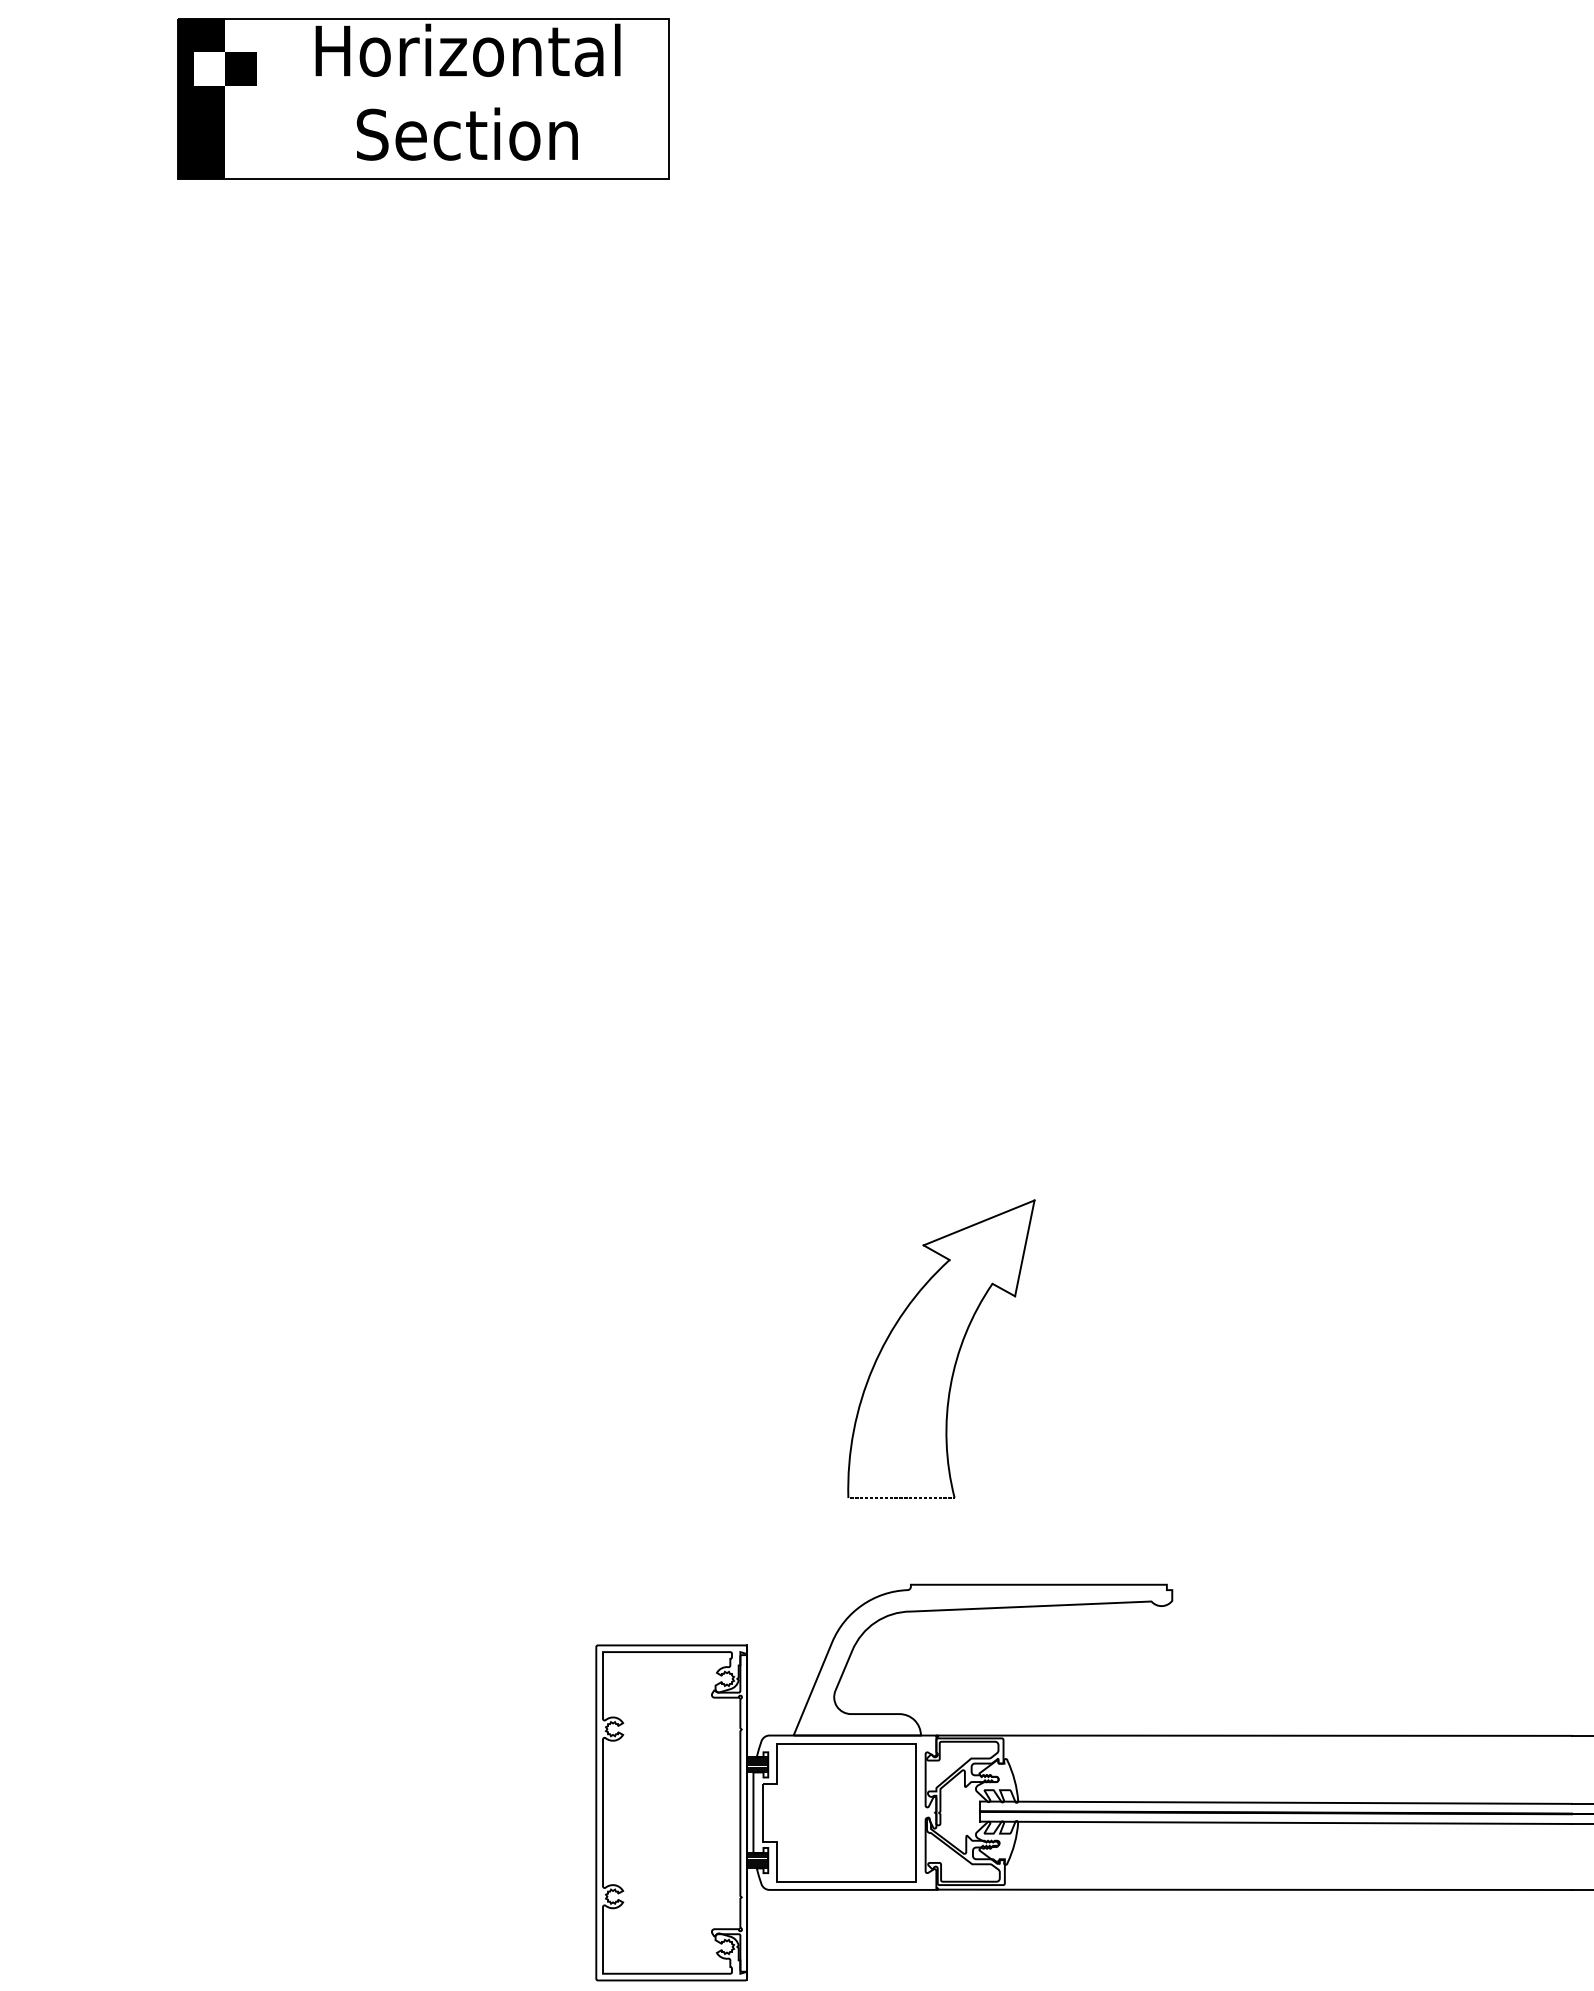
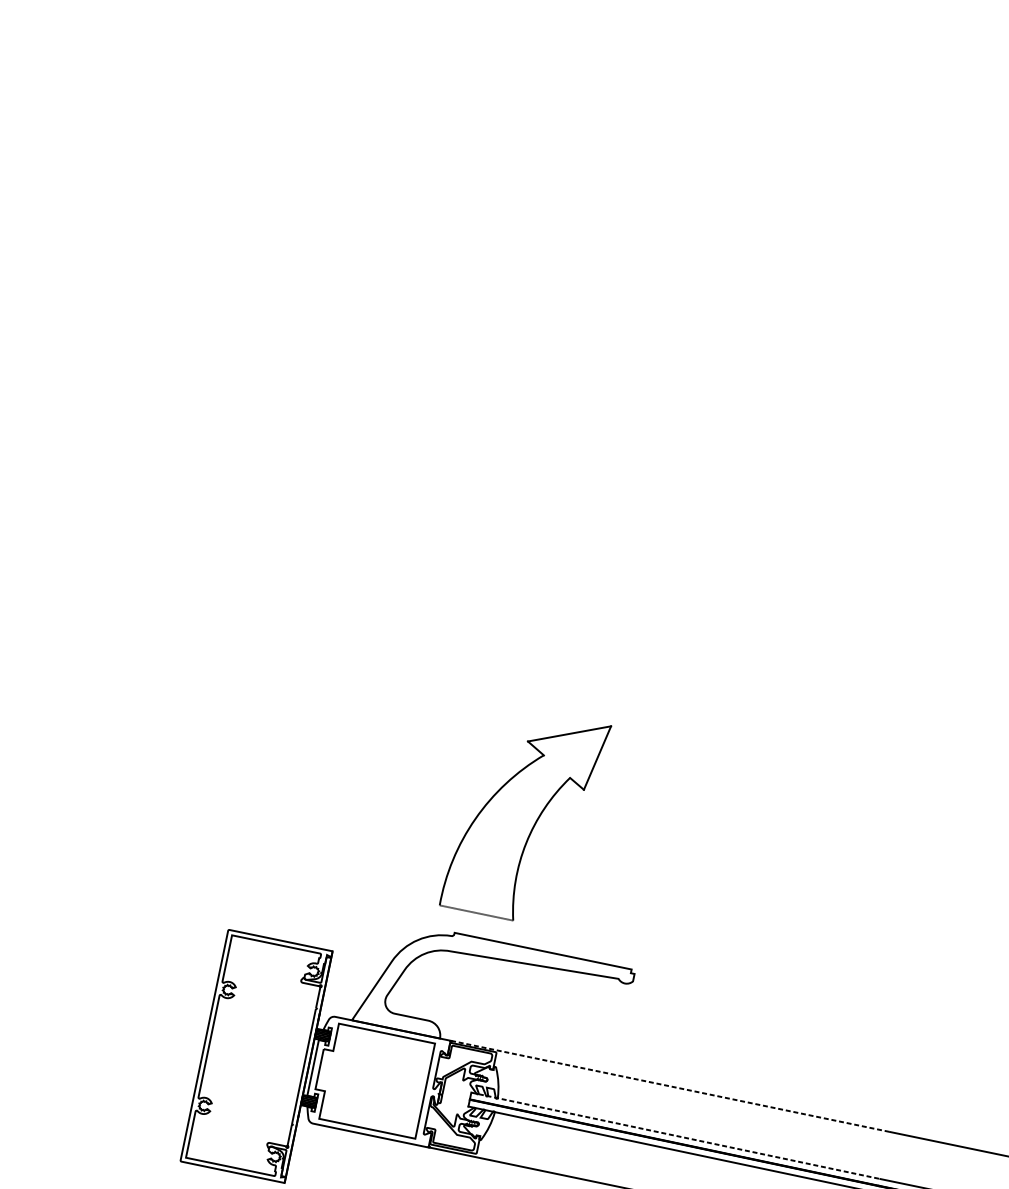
part: (957, 1353) -> (535, 821), moved
line: (1255, 1735) -> (671, 1086), solid -> dashed
line: (1276, 1802) -> (676, 1135), solid -> dashed

